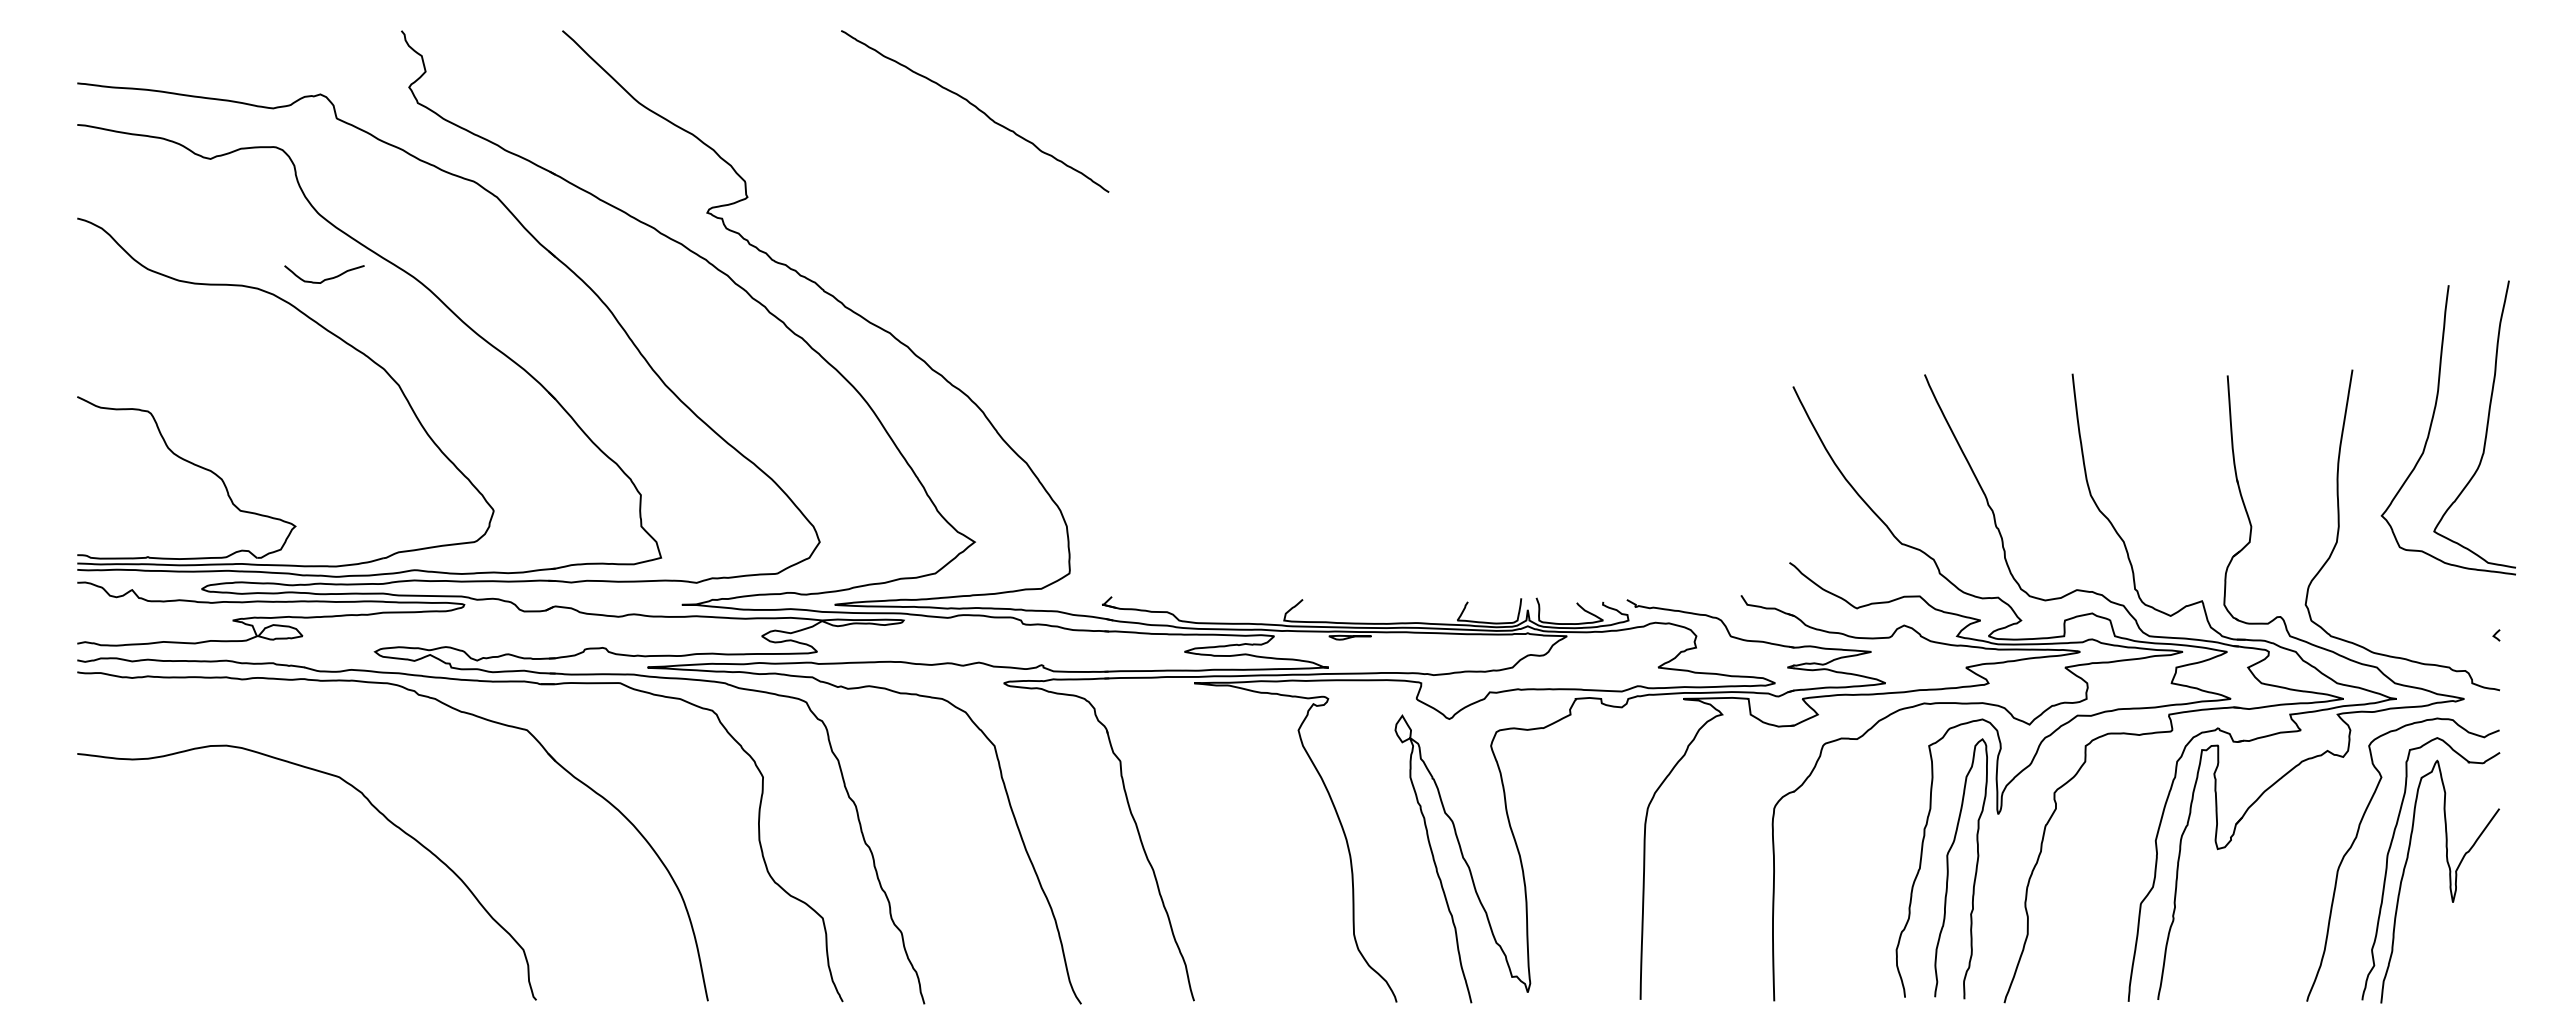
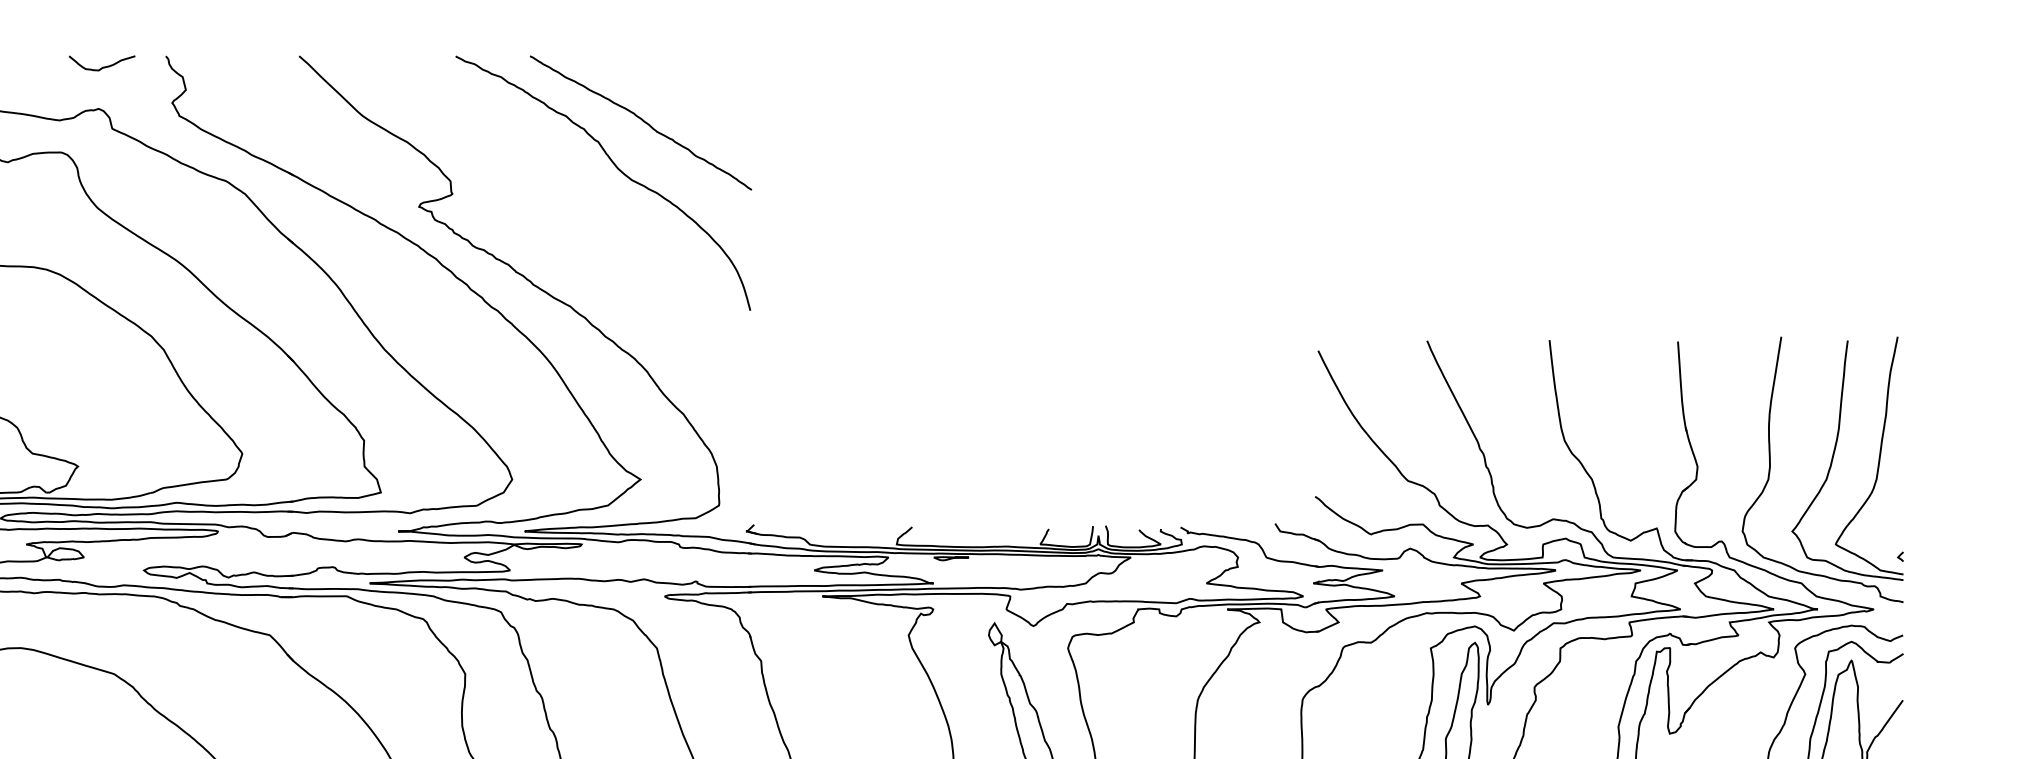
curve: (946, 166) -> (617, 168), added
curve: (325, 278) -> (102, 66), moved
part: (2432, 423) -> (1834, 455), moved

